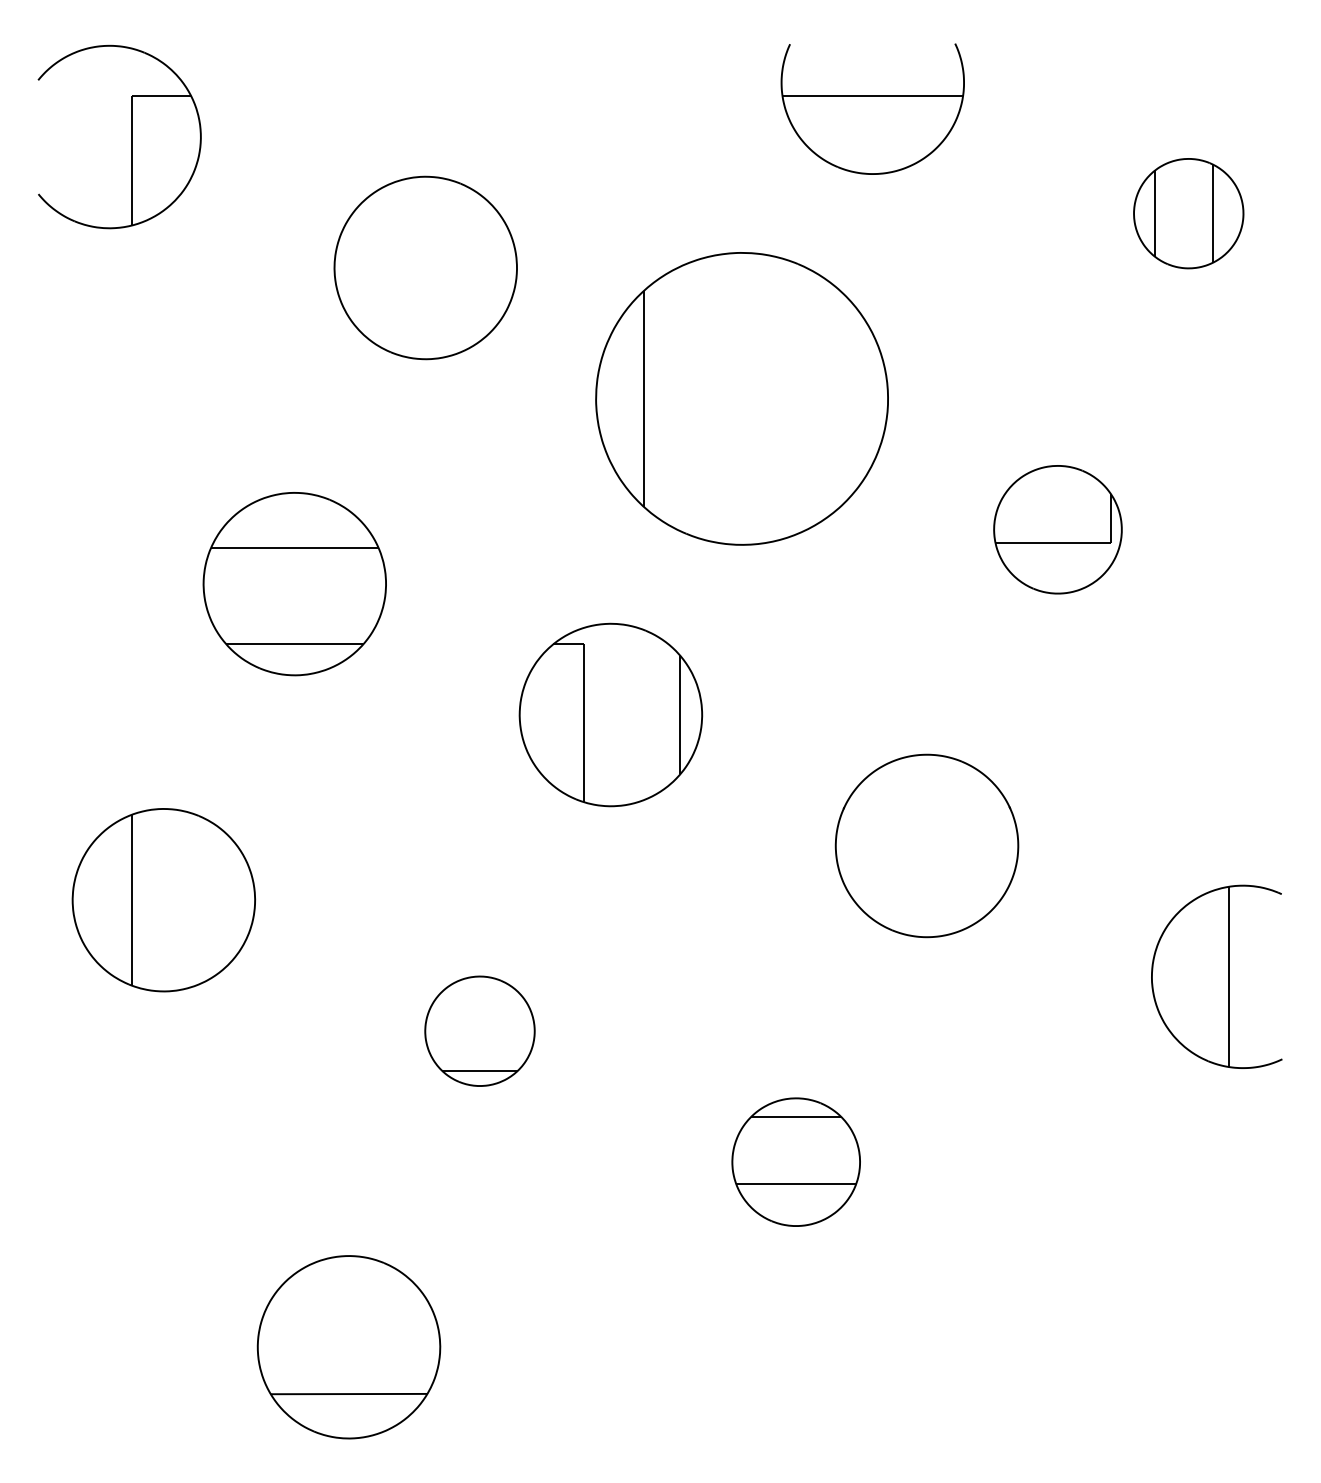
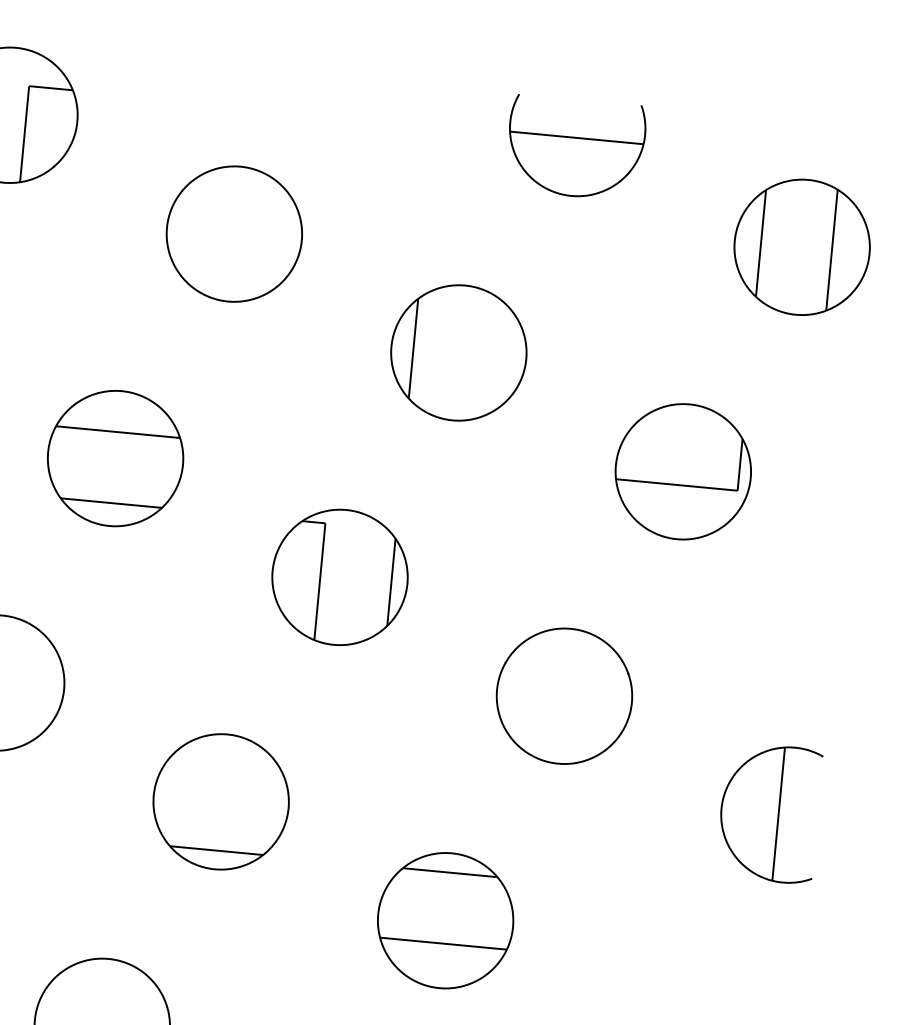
part: (1188, 213) -> (801, 247), size x1.67
part: (741, 398) -> (458, 352), size x0.62
part: (1057, 529) -> (683, 471), size x1.43
part: (479, 1031) -> (220, 802), size x1.67
part: (796, 1162) -> (445, 921), size x1.43

